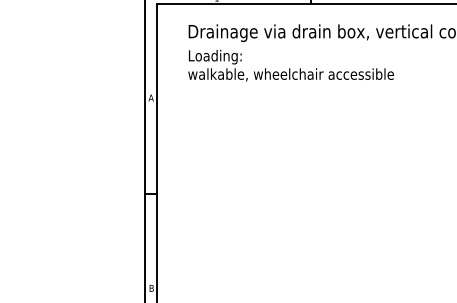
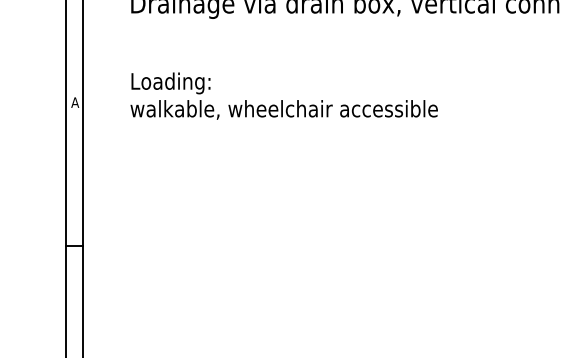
text: (290, 65) -> (283, 95), moved

